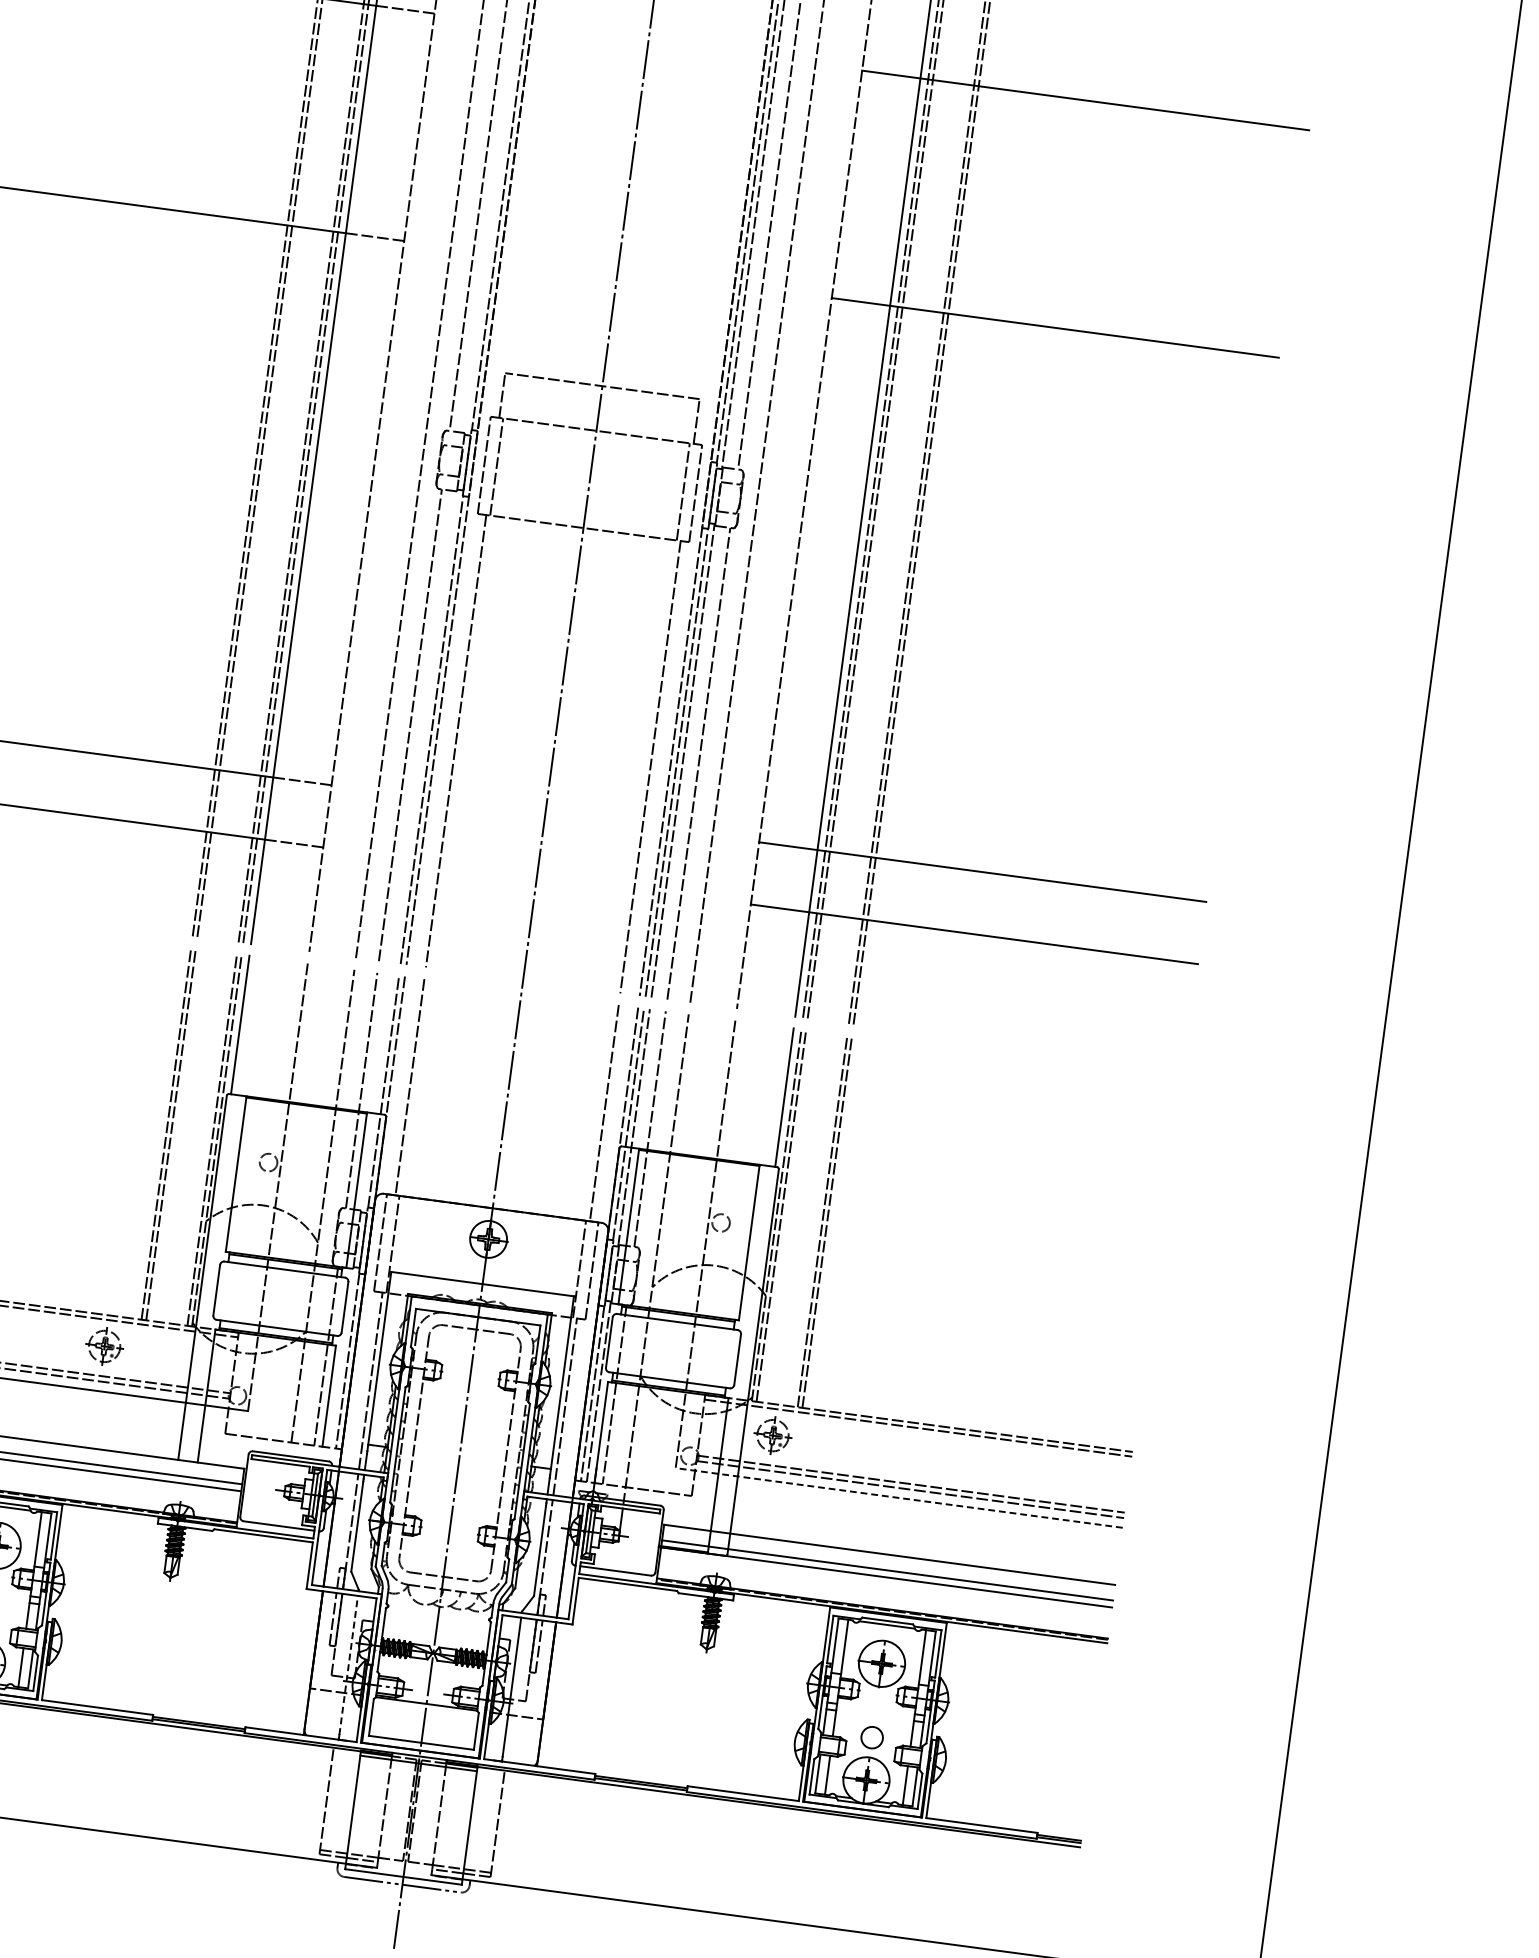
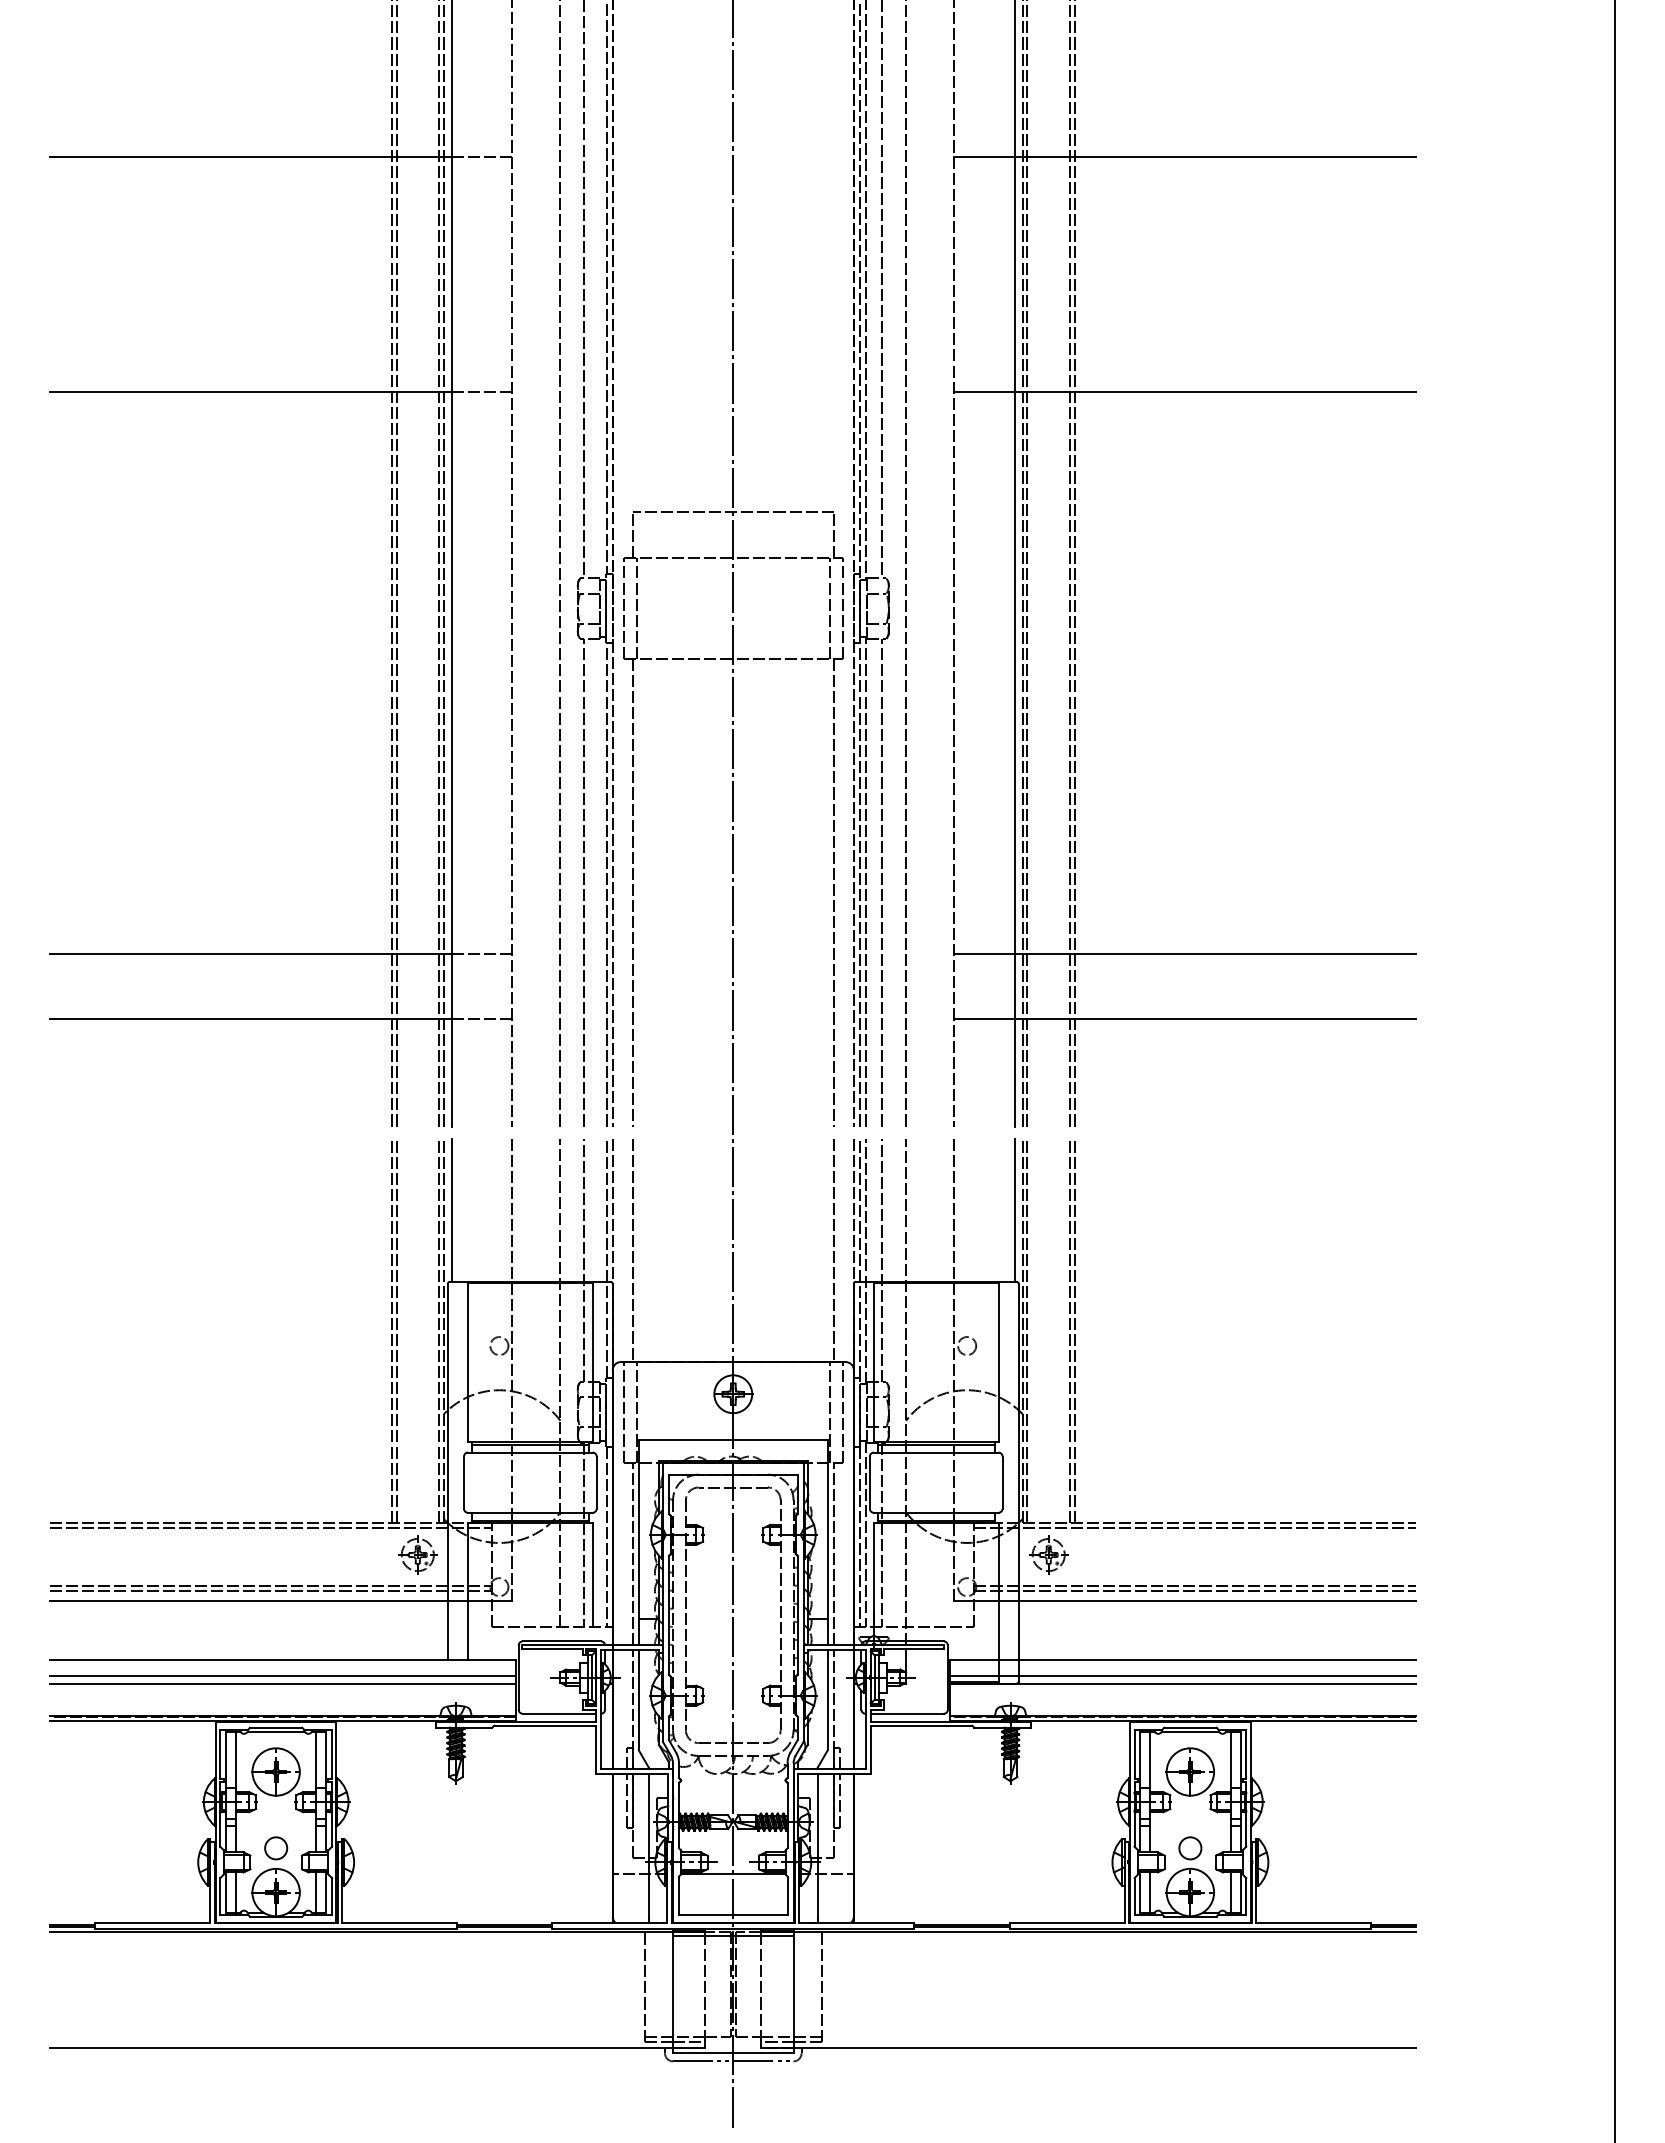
part: (104, 1345) -> (417, 1554), moved
line: (898, 1498) -> (1184, 1601), dashed -> solid
line: (348, 1664) -> (648, 1845), dashed -> solid

